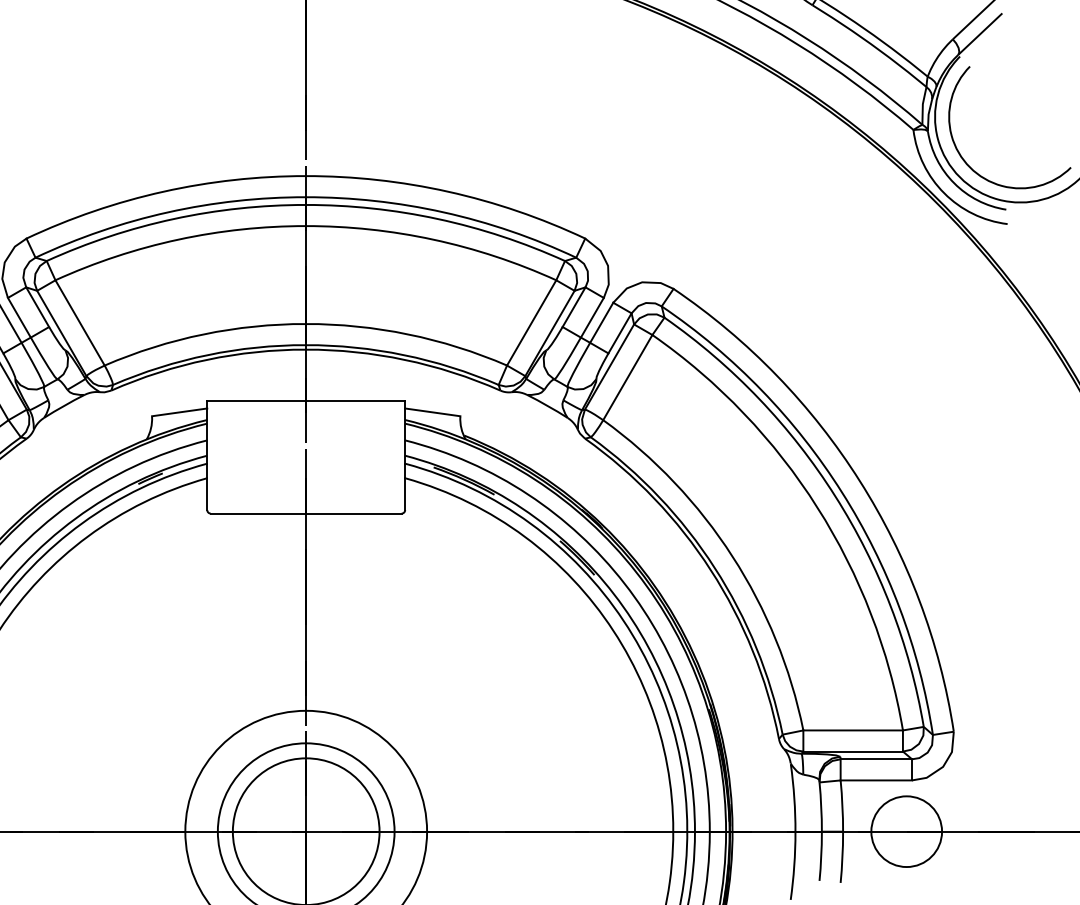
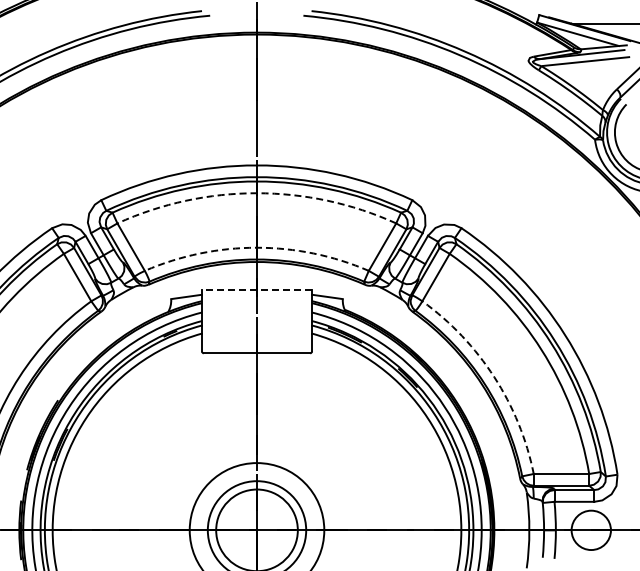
arc: (305, 226) -> (256, 193), solid -> dashed
arc: (305, 323) -> (256, 247), solid -> dashed
line: (305, 400) -> (256, 290), solid -> dashed
arc: (732, 557) -> (494, 377), solid -> dashed

